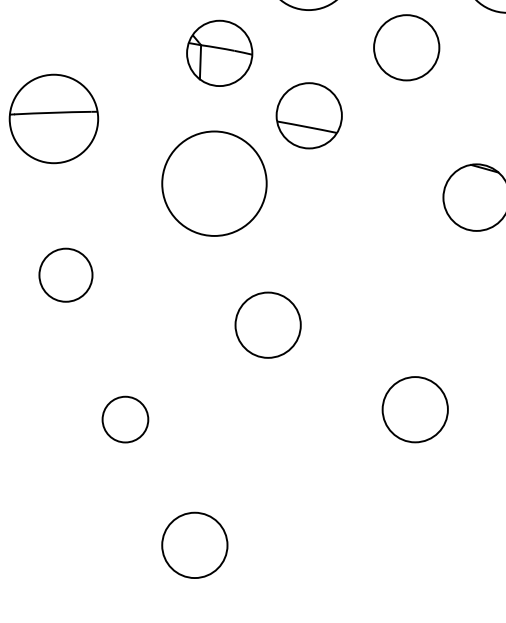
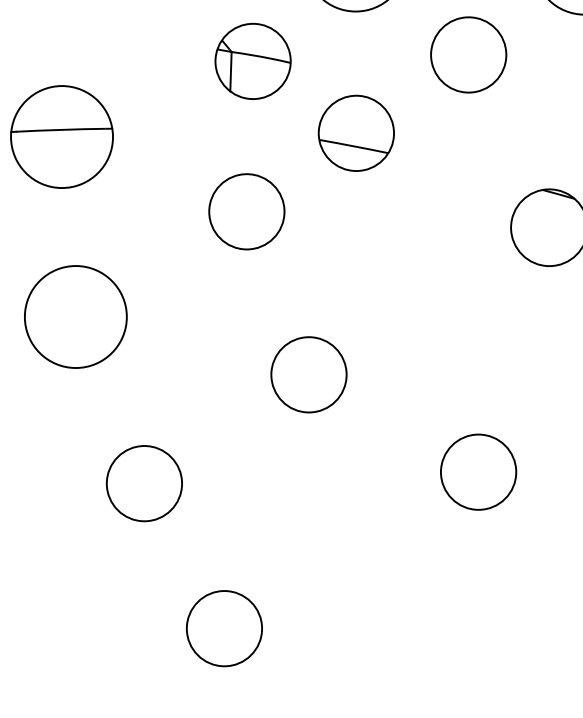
circle: (213, 183) -> (245, 211), size x0.62
circle: (65, 275) -> (75, 317), size x1.67
circle: (125, 419) -> (144, 483), size x1.43

